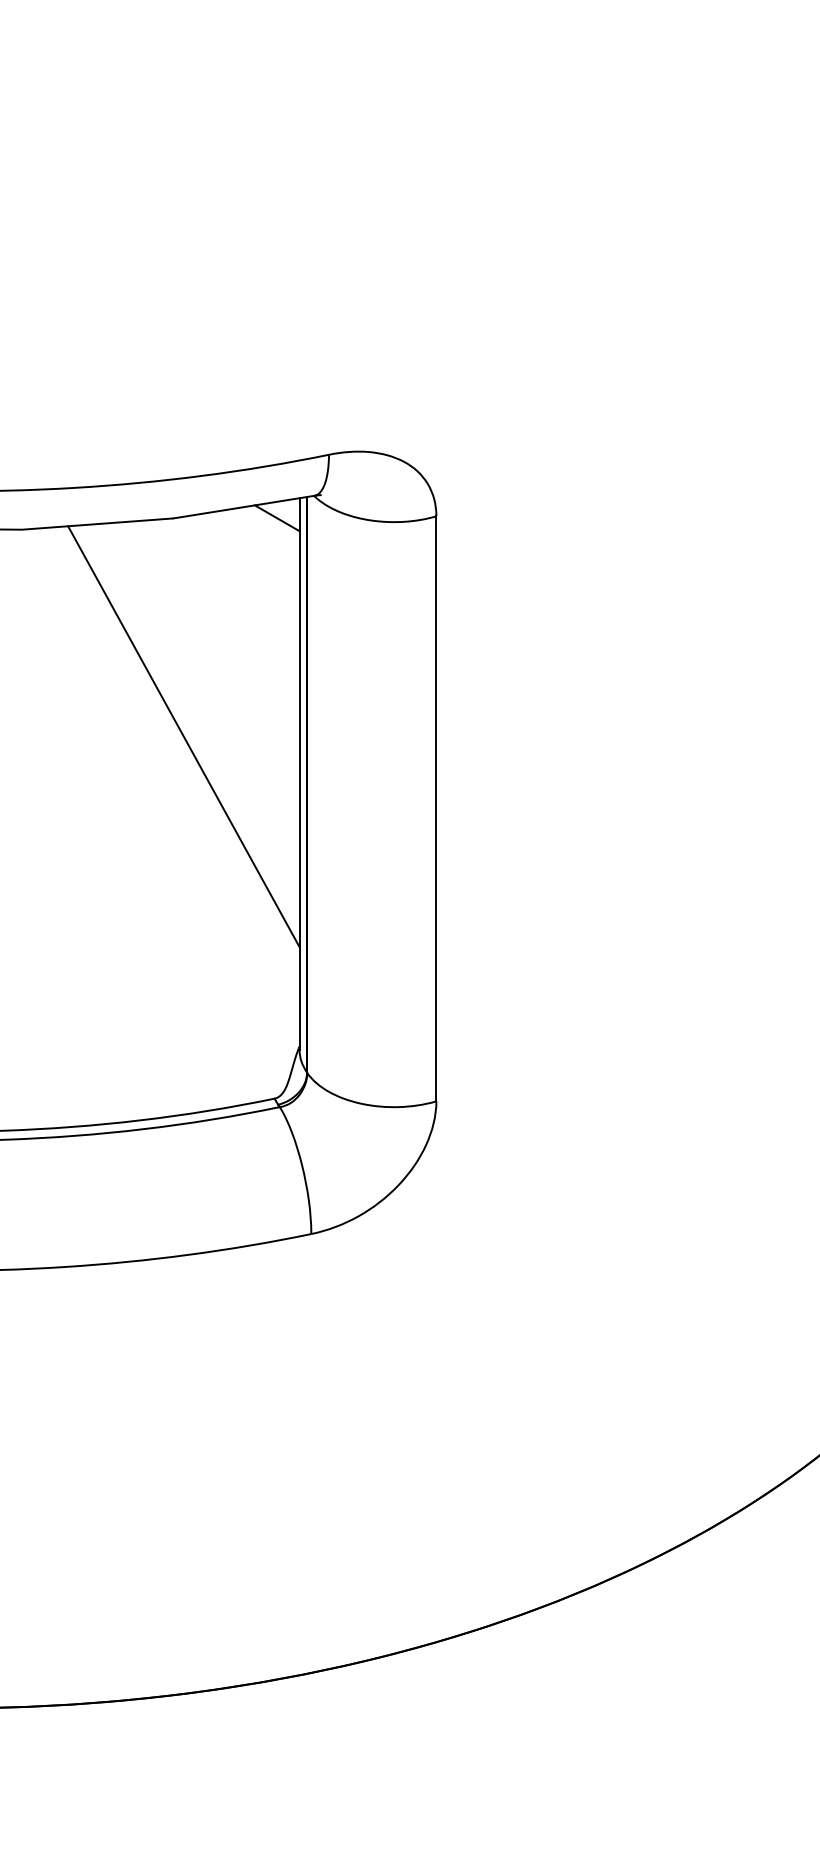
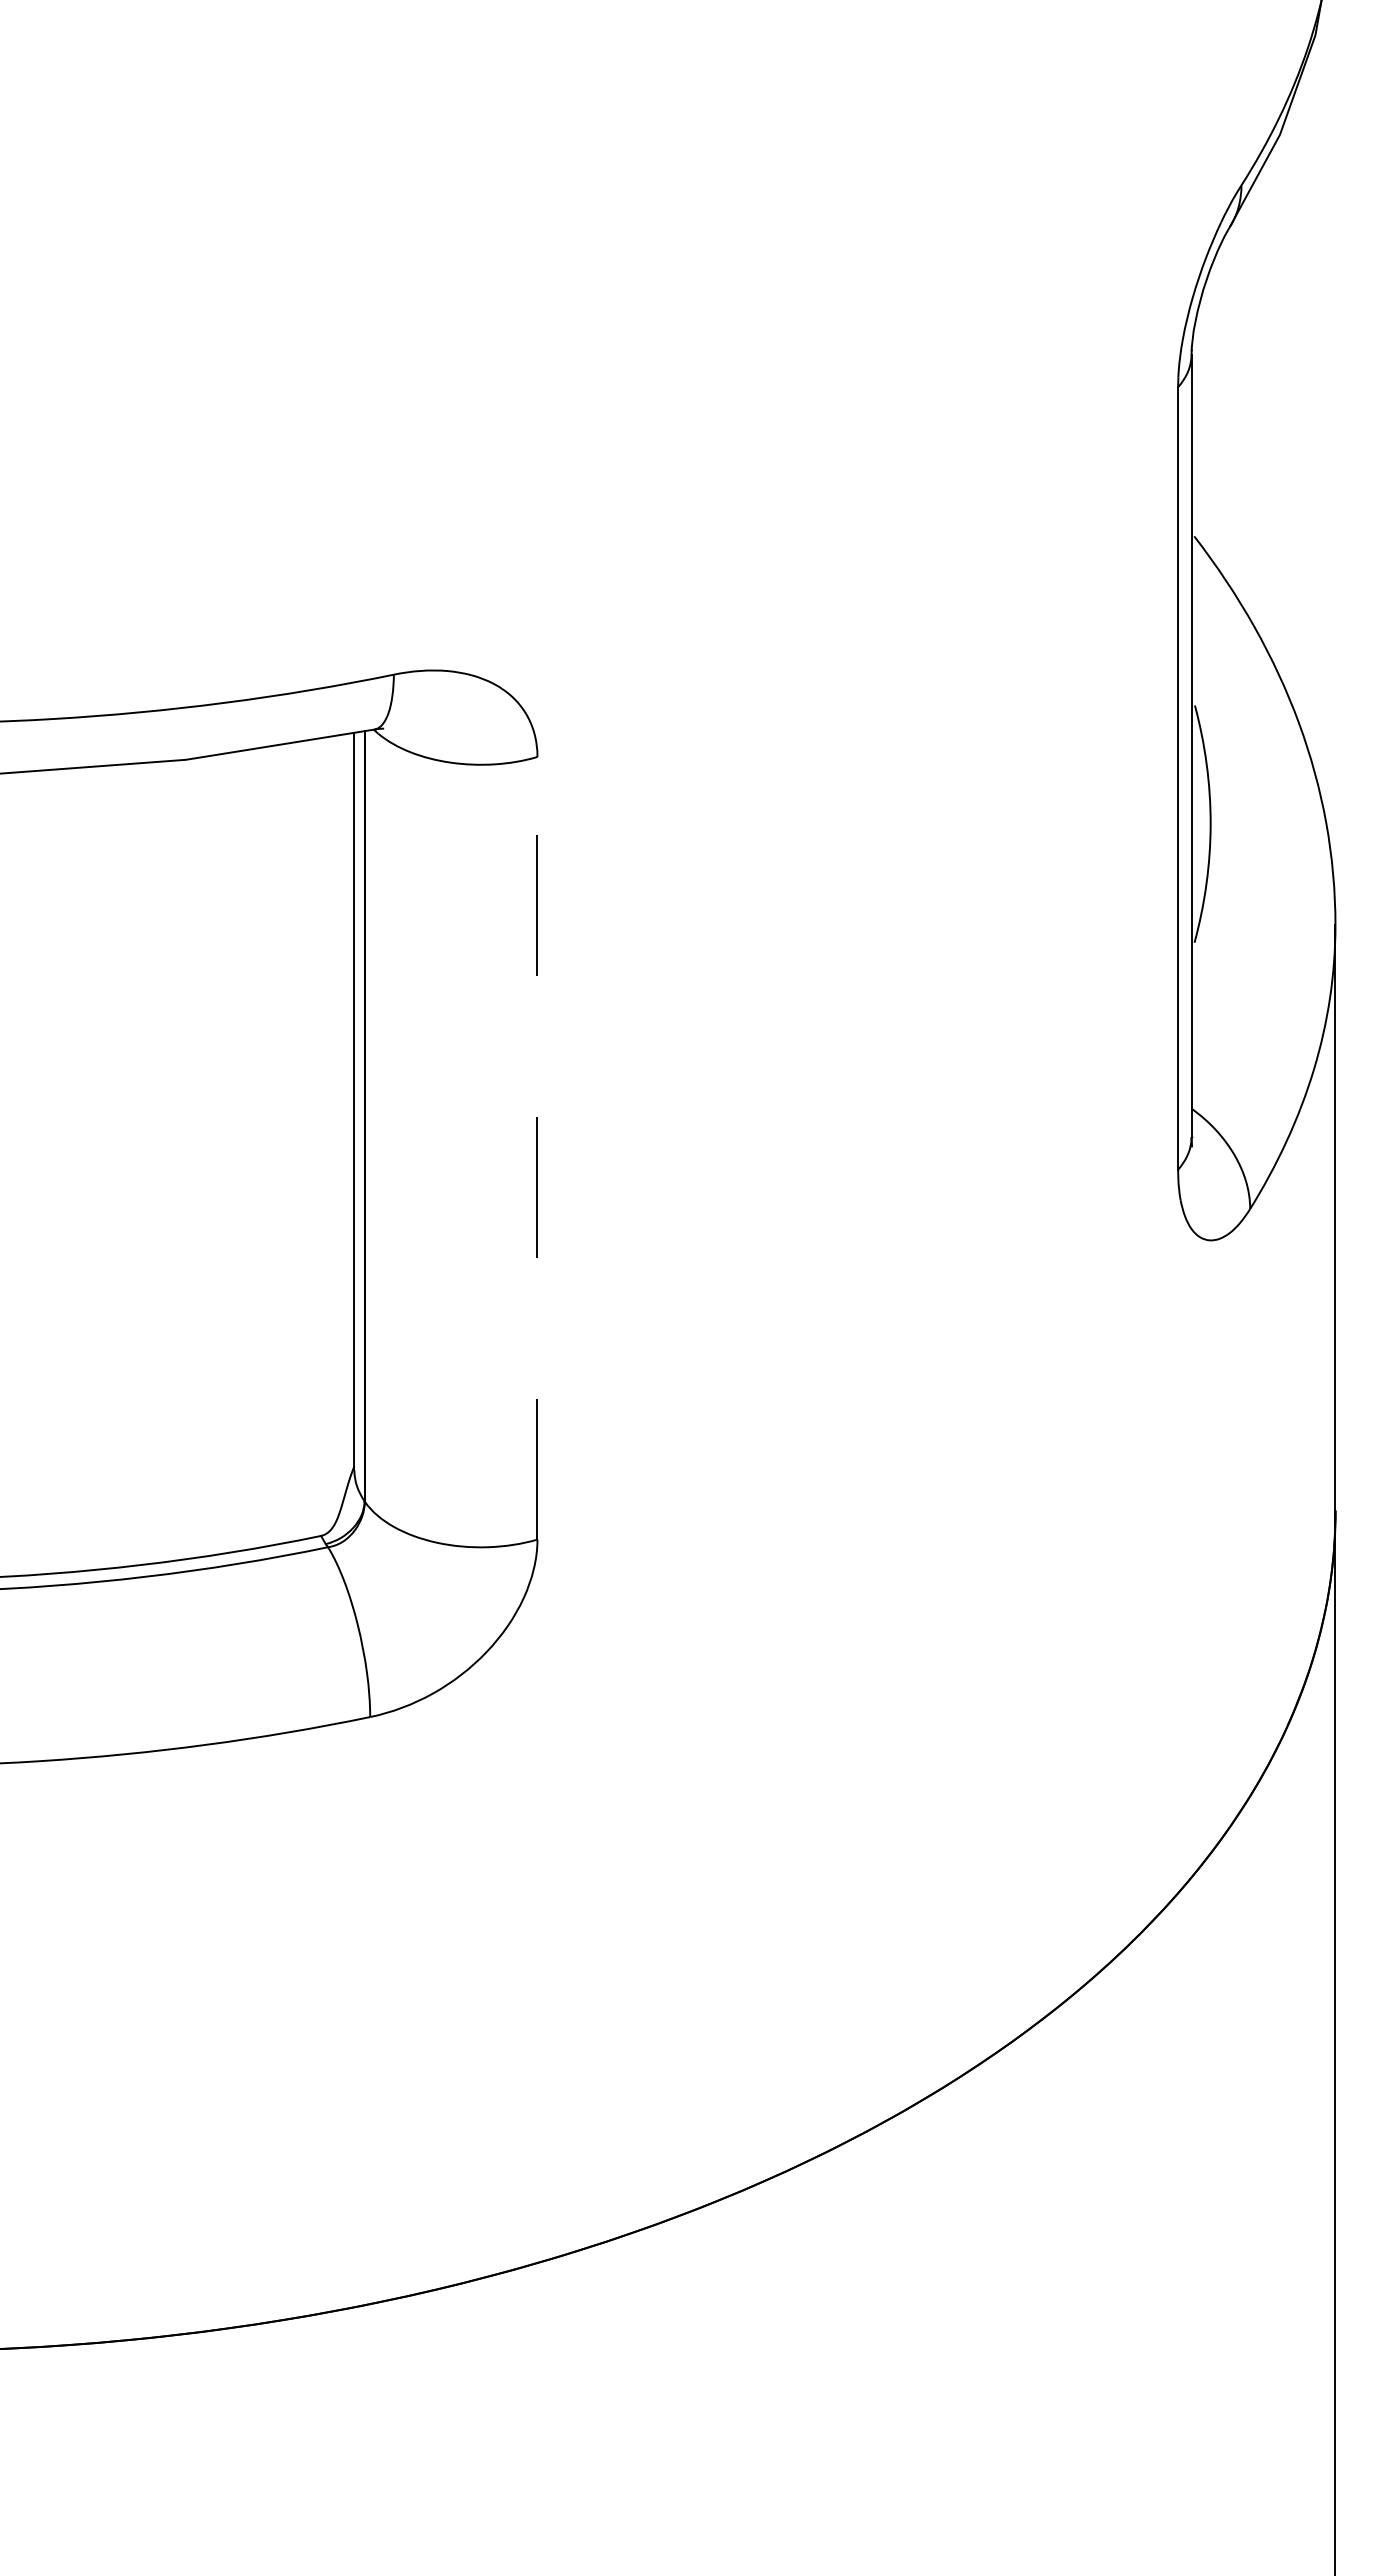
line: (277, 518) -> (324, 759), removed
line: (183, 736) -> (199, 1051), removed
line: (436, 808) -> (537, 1147), solid -> dashed

